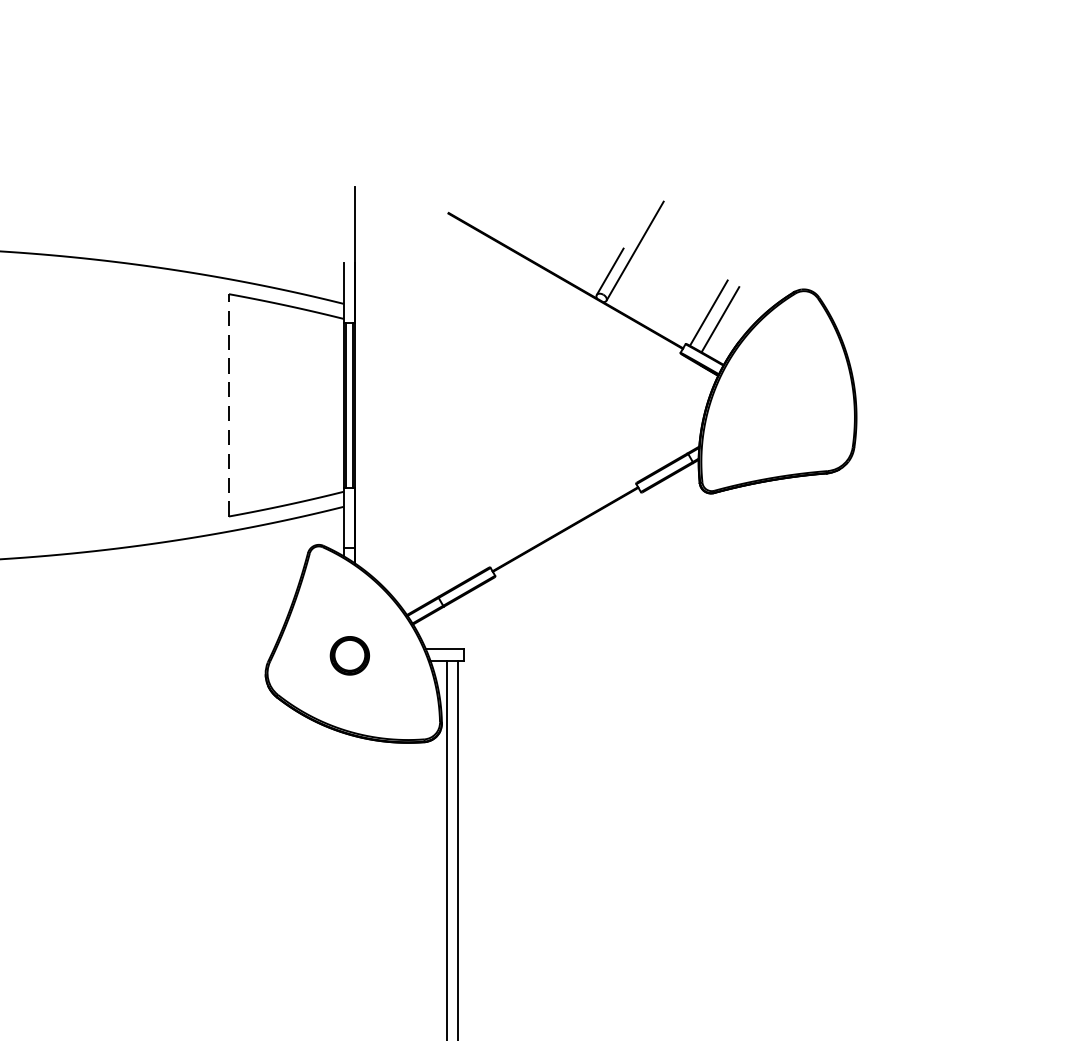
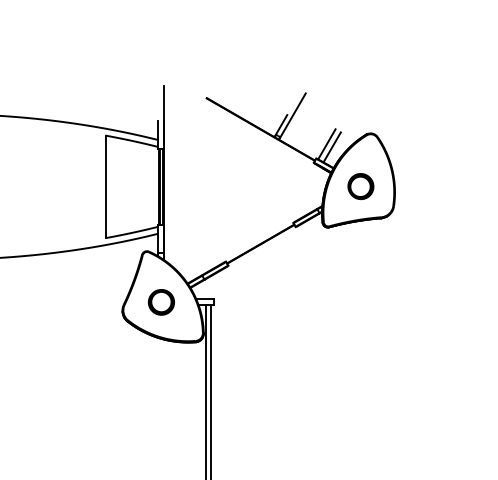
line: (228, 404) -> (105, 186), dashed -> solid
part: (781, 404) -> (360, 186), added
part: (348, 656) -> (160, 302), size x1.43

